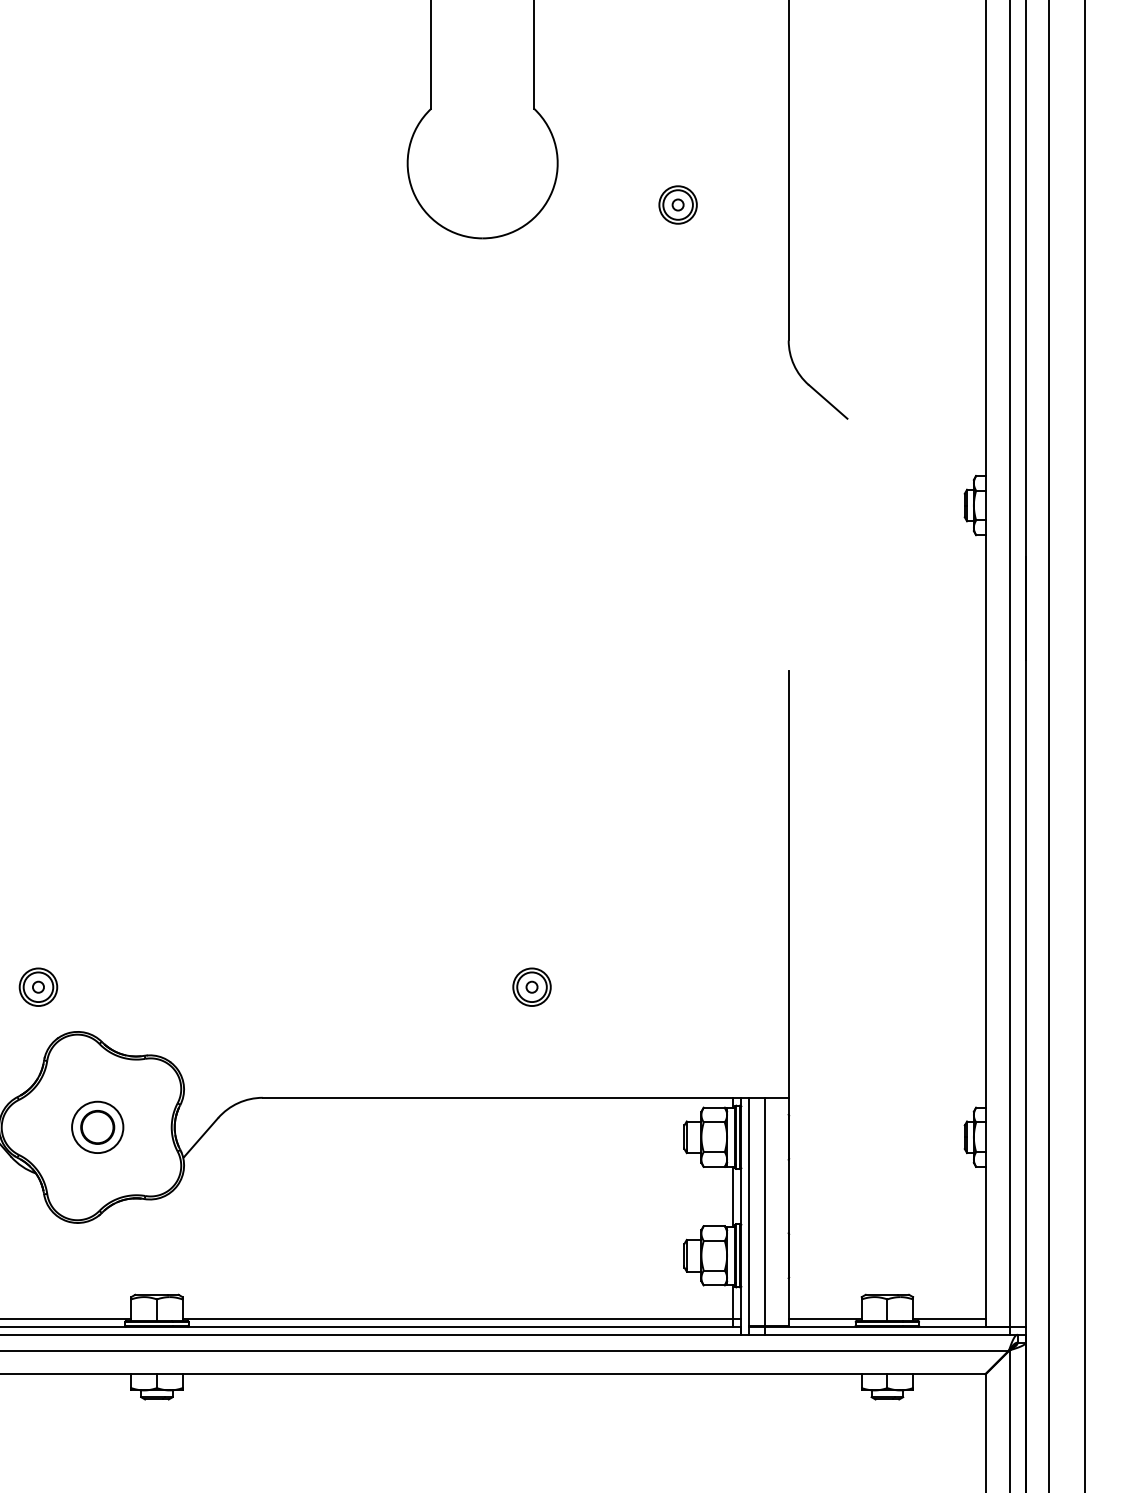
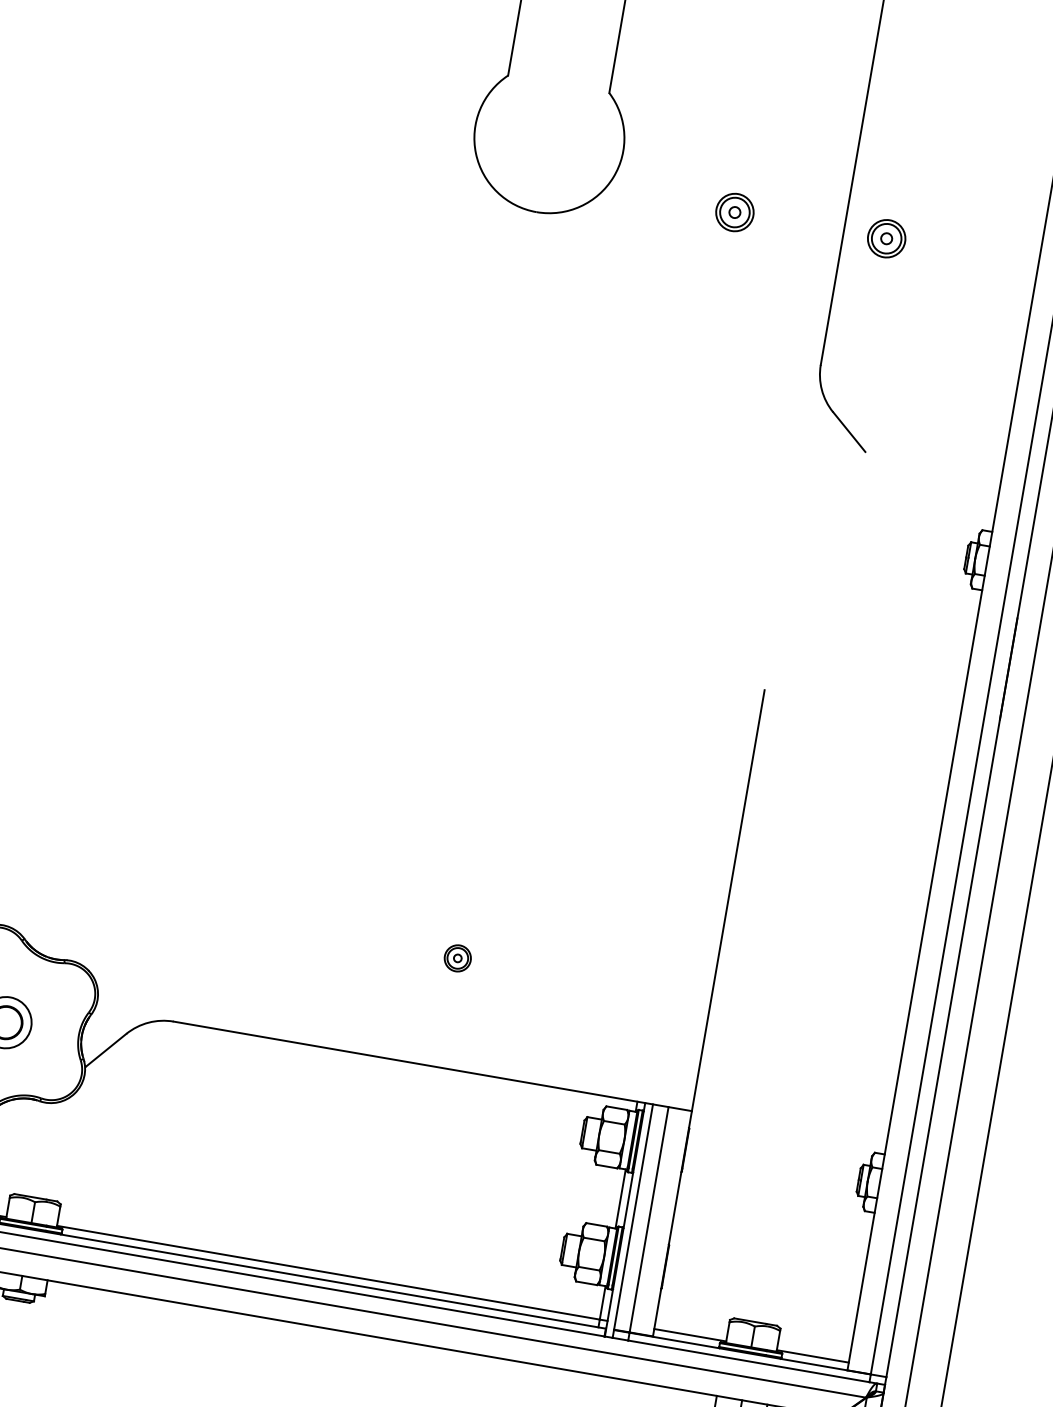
part: (831, 204) -> (886, 238), added
part: (531, 986) -> (457, 957), size x0.7

